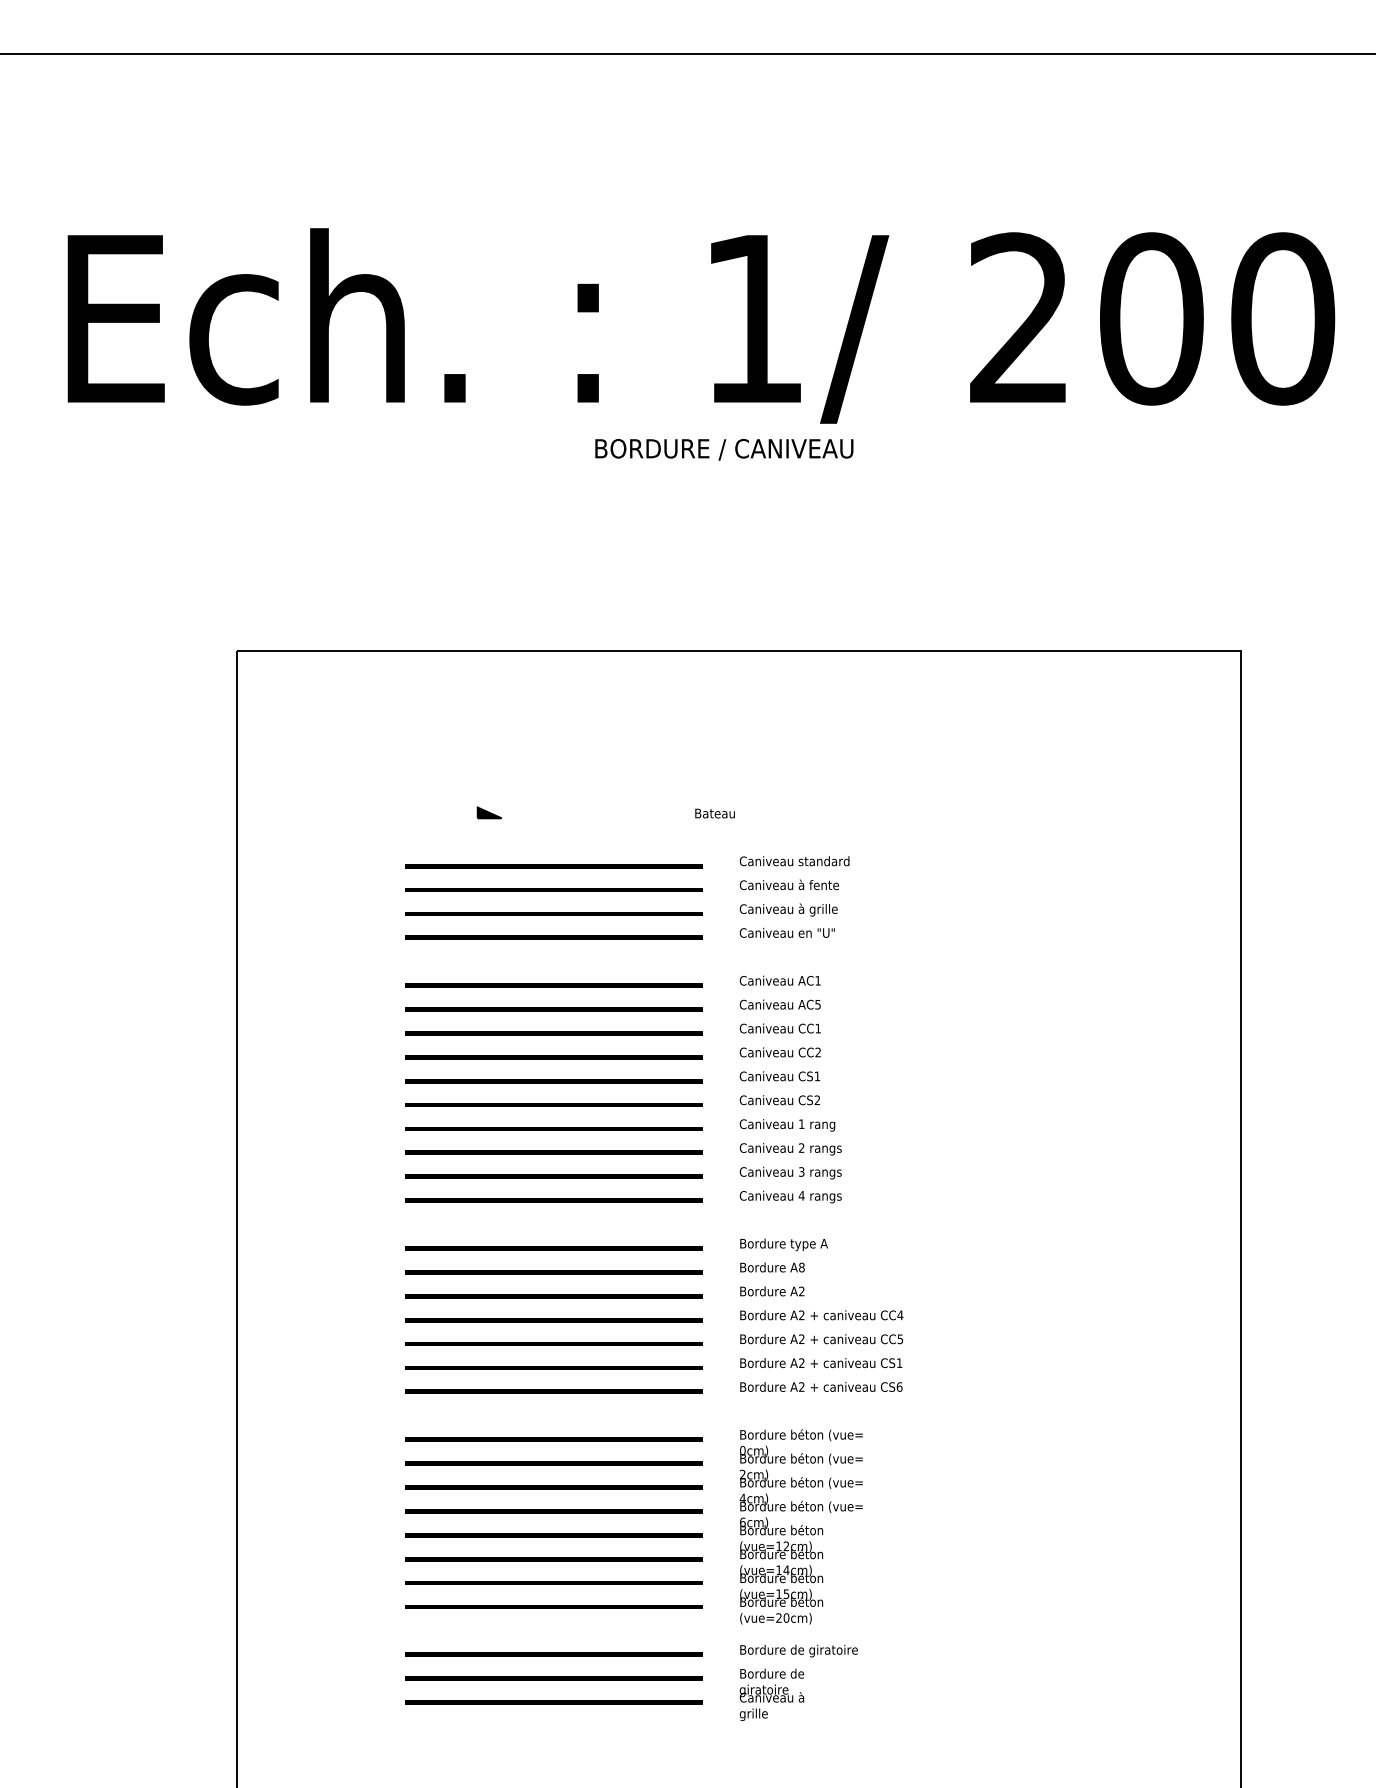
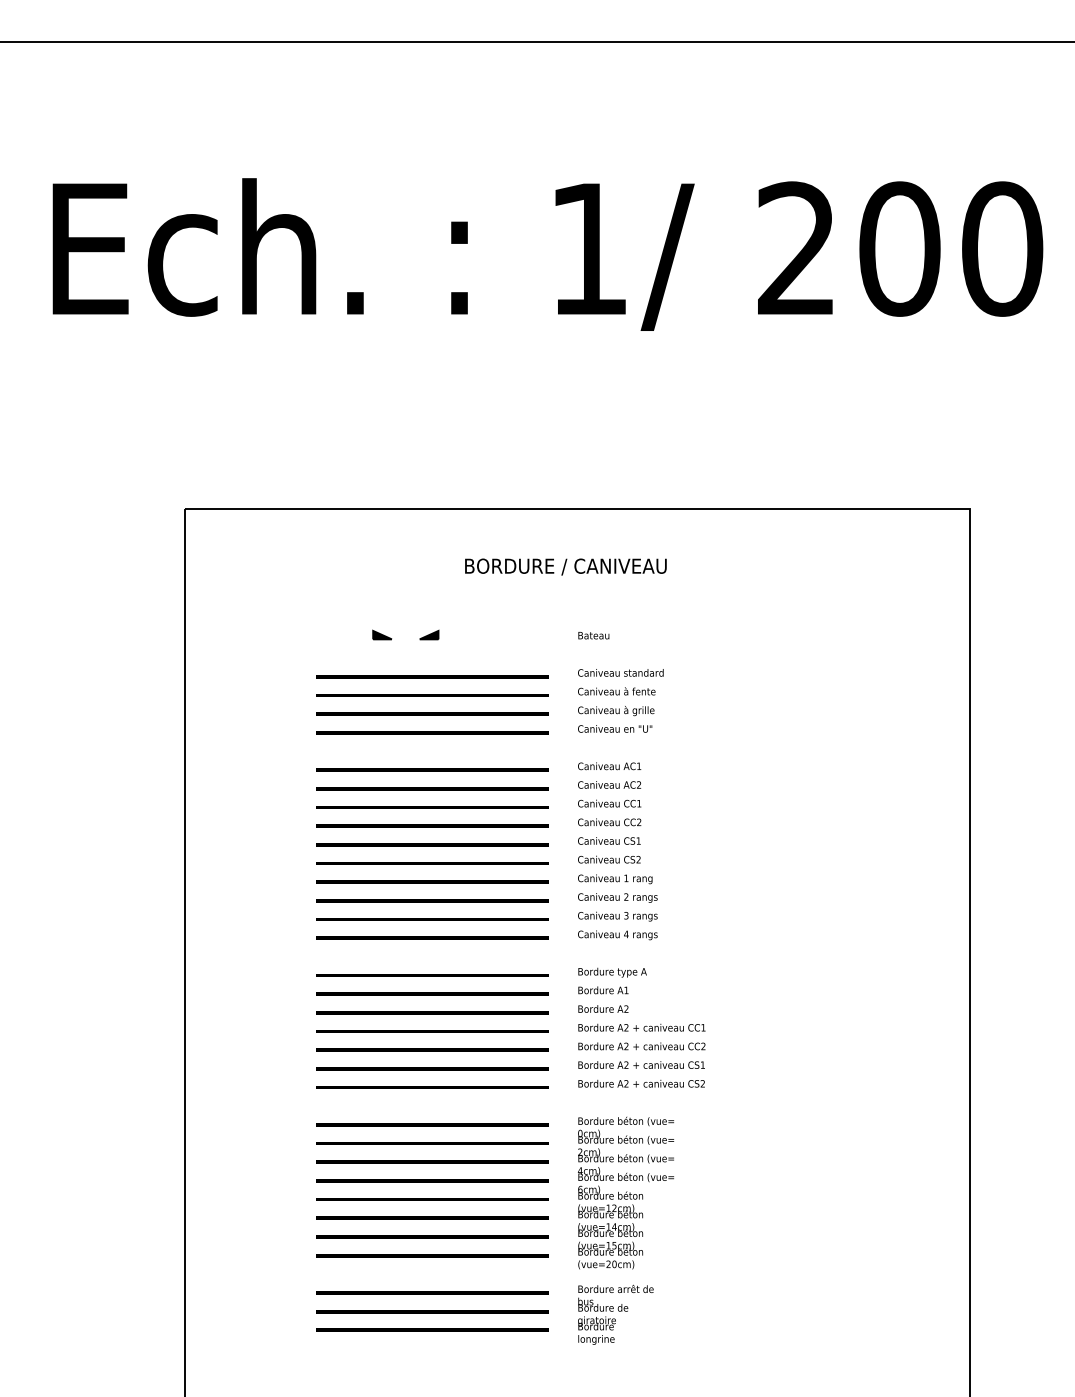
text: (724, 449) -> (566, 566), moved
part: (549, 812) -> (429, 634), added
text: (714, 813) -> (593, 635), moved
text: (817, 1004) -> (638, 784), AC5 -> AC2
text: (801, 1267) -> (626, 990), A8 -> A1
text: (900, 1315) -> (703, 1027), CC4 -> CC1
text: (900, 1339) -> (703, 1046), CC5 -> CC2
text: (899, 1386) -> (702, 1083), CS6 -> CS2
text: (798, 1657) -> (623, 1295), Bordure de giratoire -> Bordure arrêt de bus
text: (771, 1706) -> (602, 1333), Caniveau à grille -> Bordure longrine

